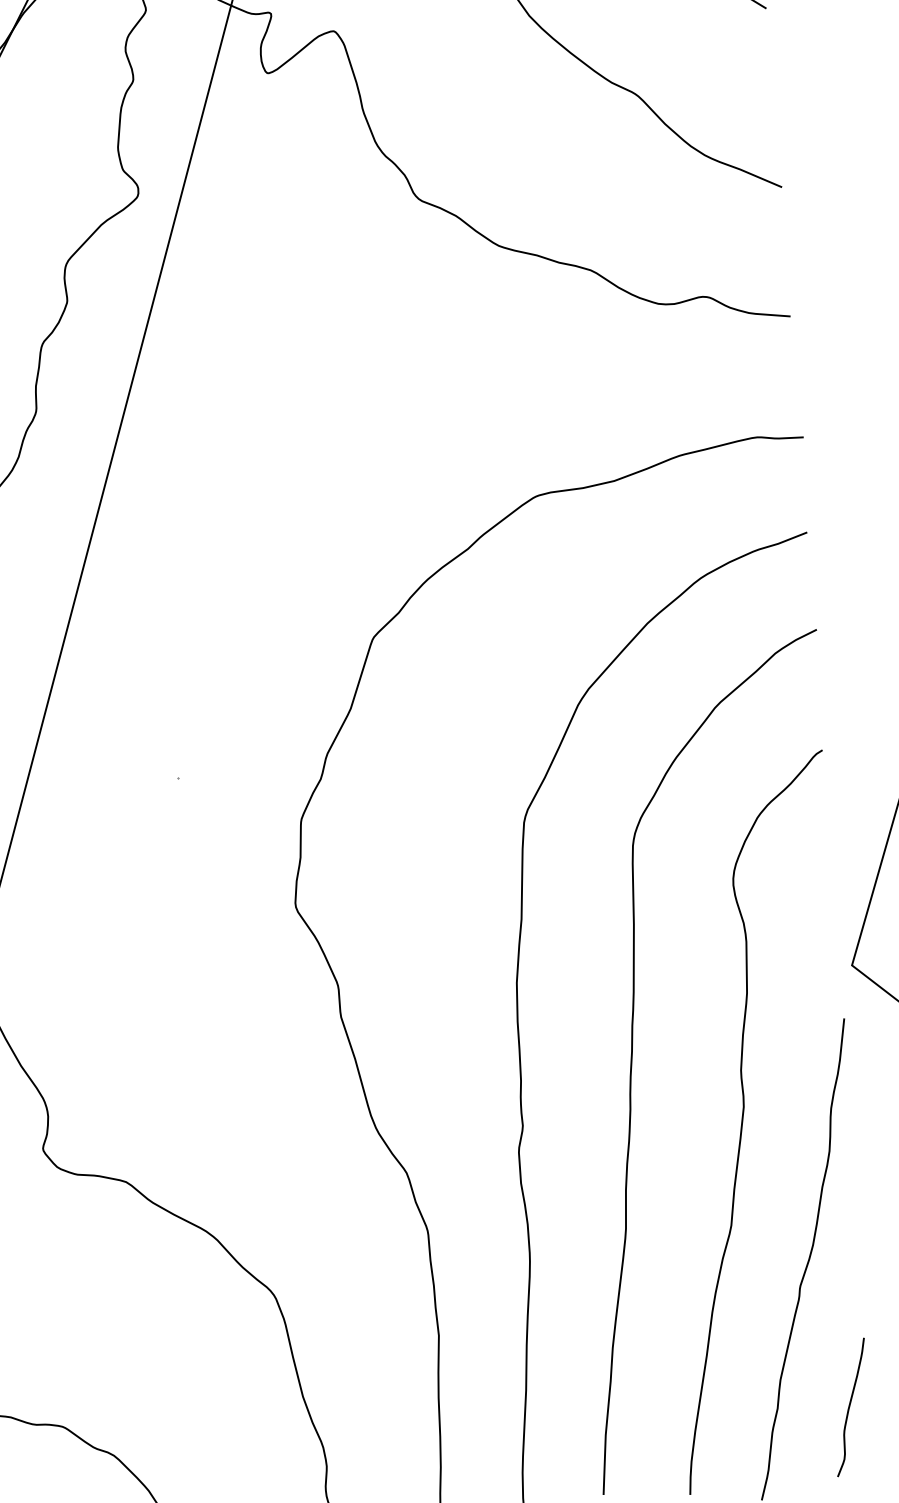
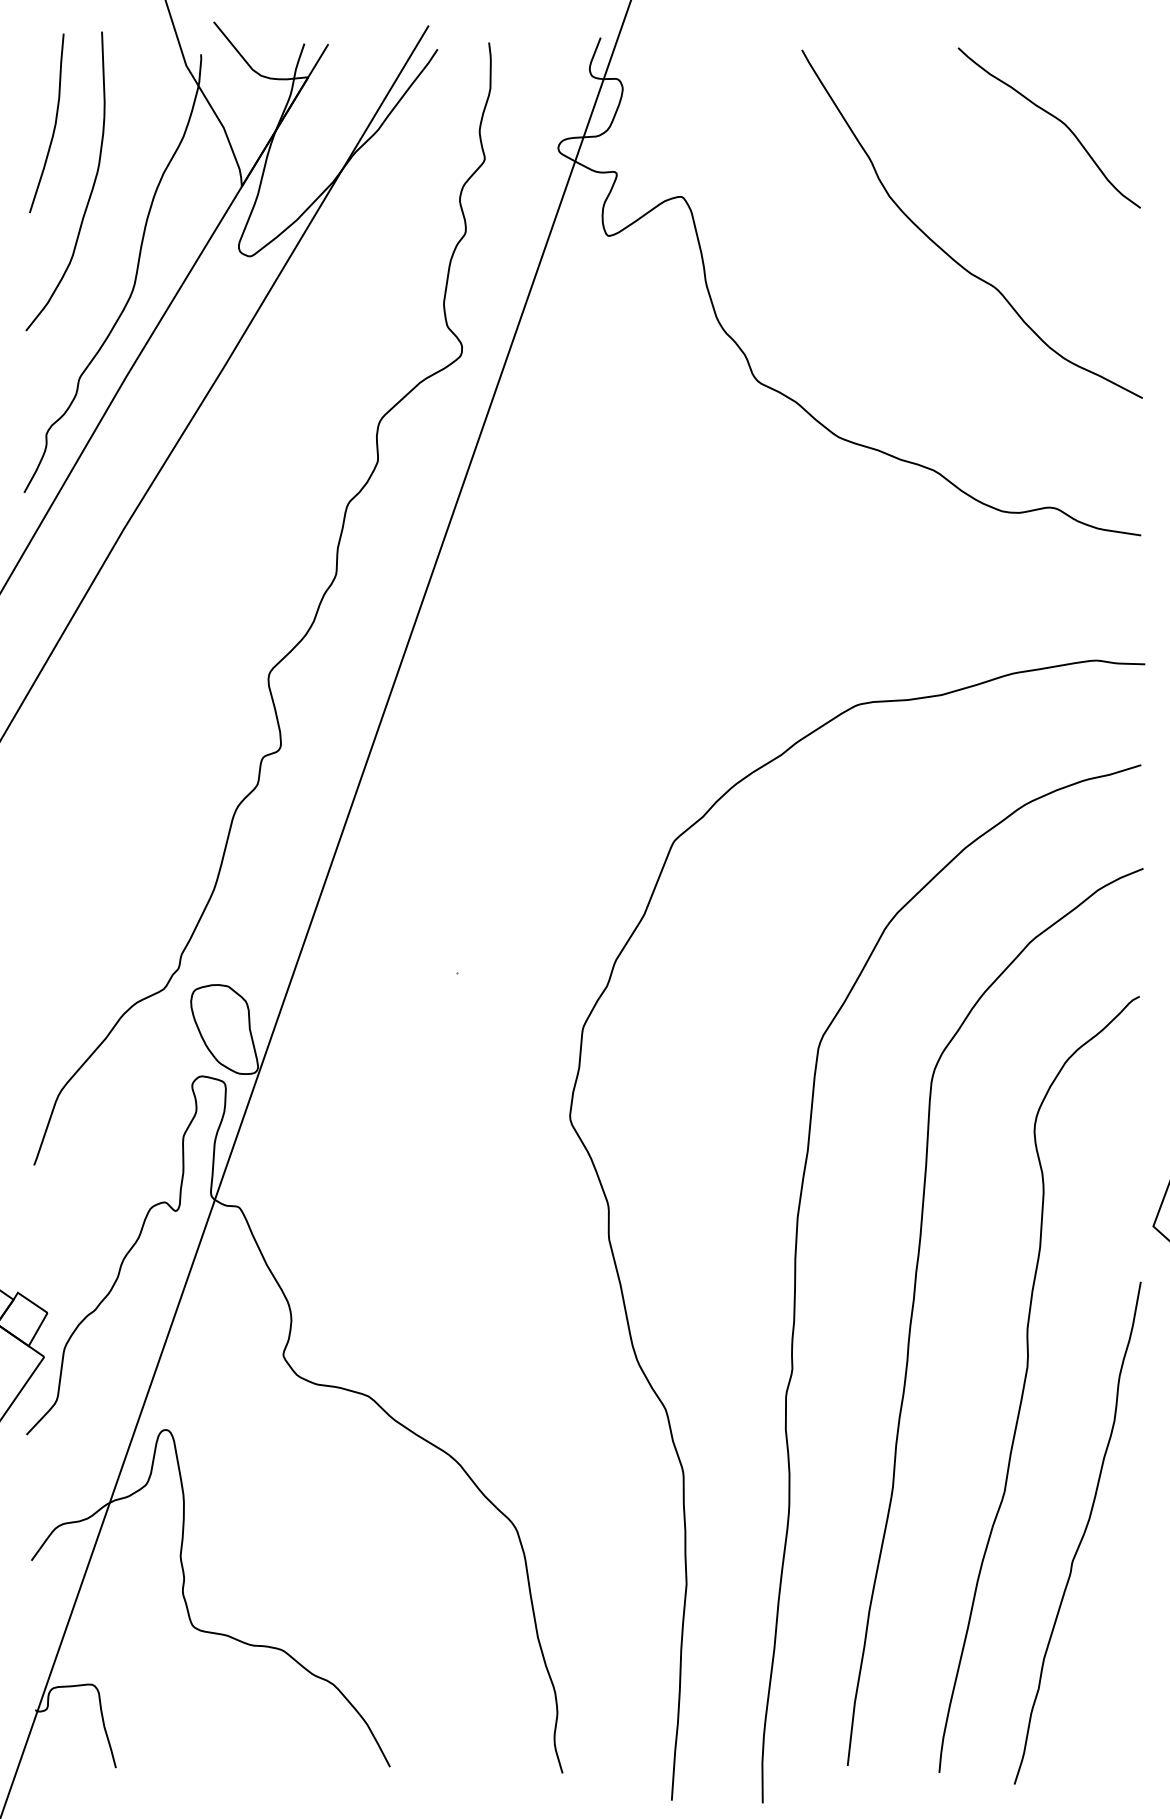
curve: (850, 1407) -> (1115, 1693), removed

